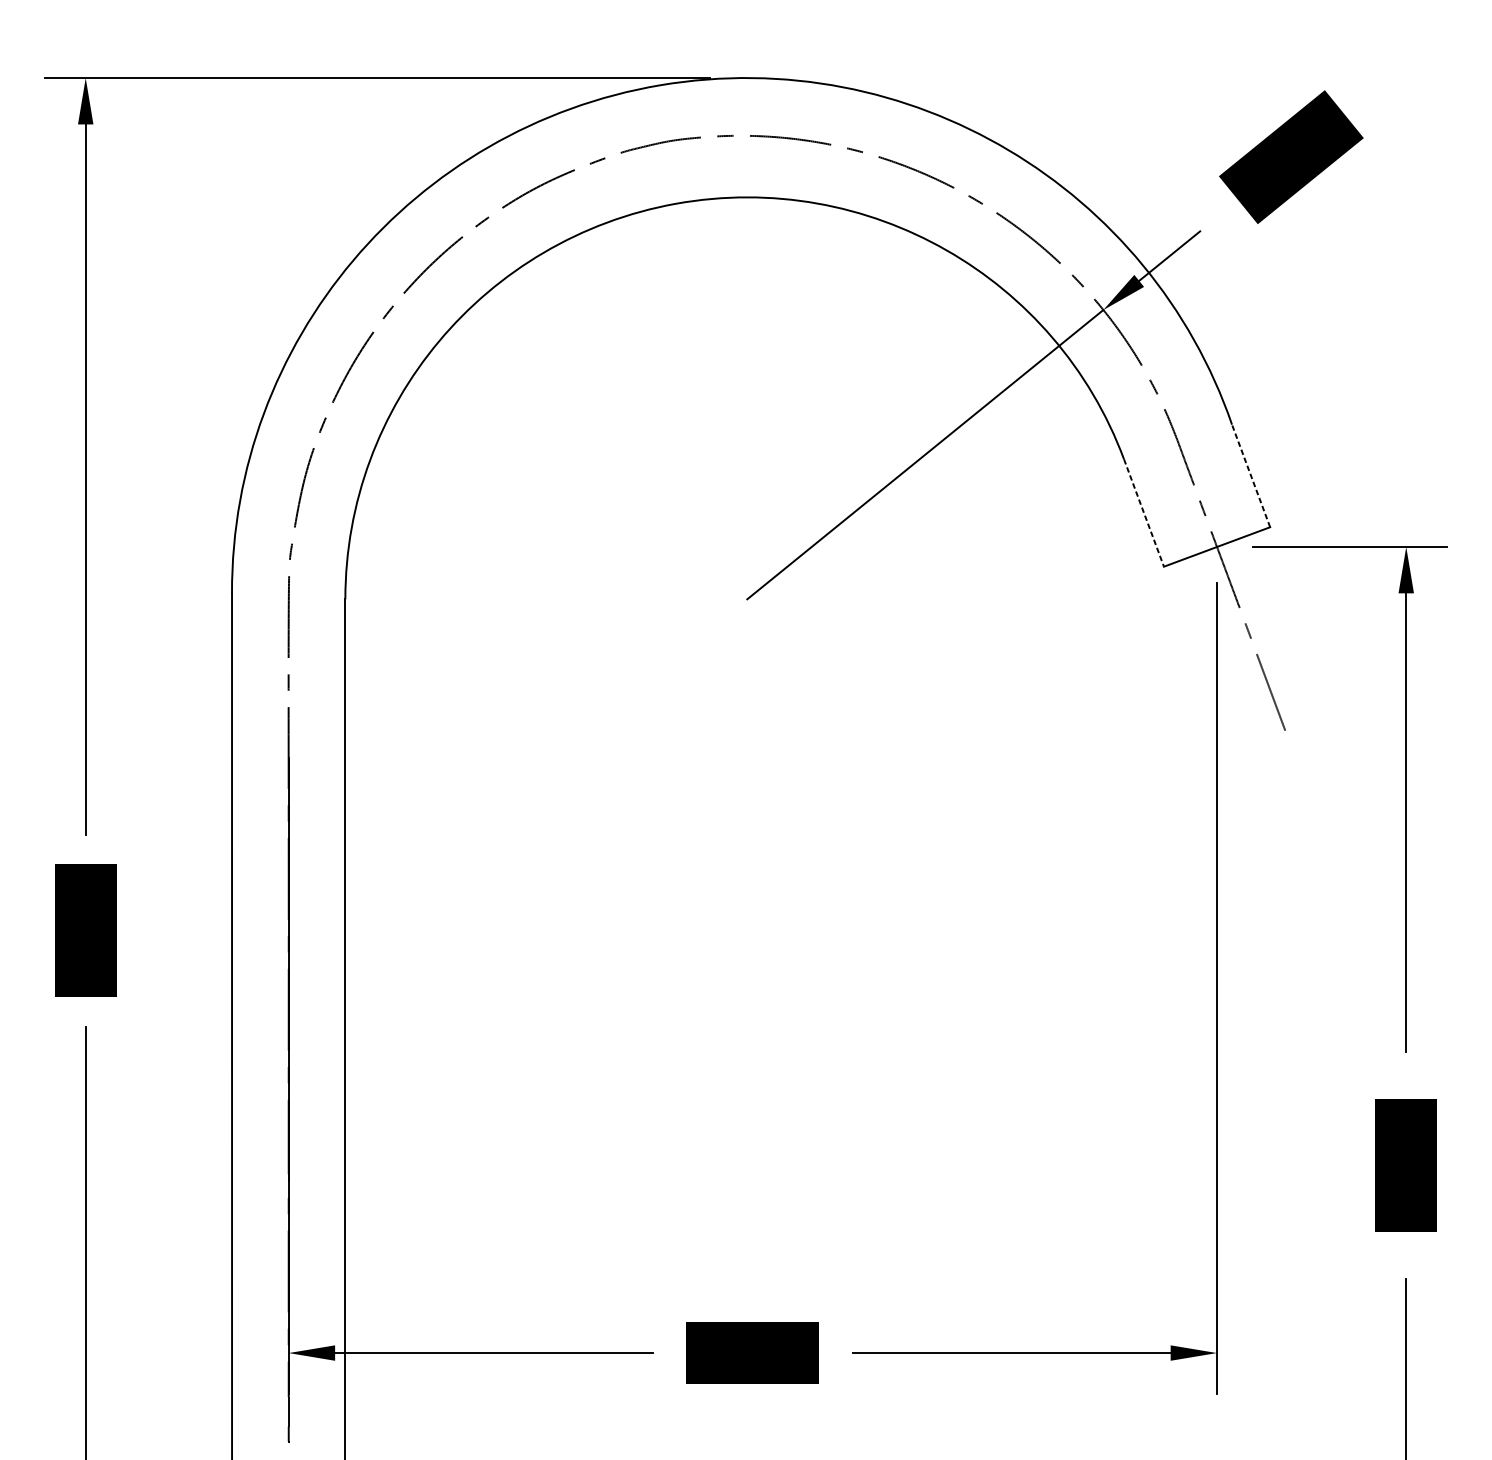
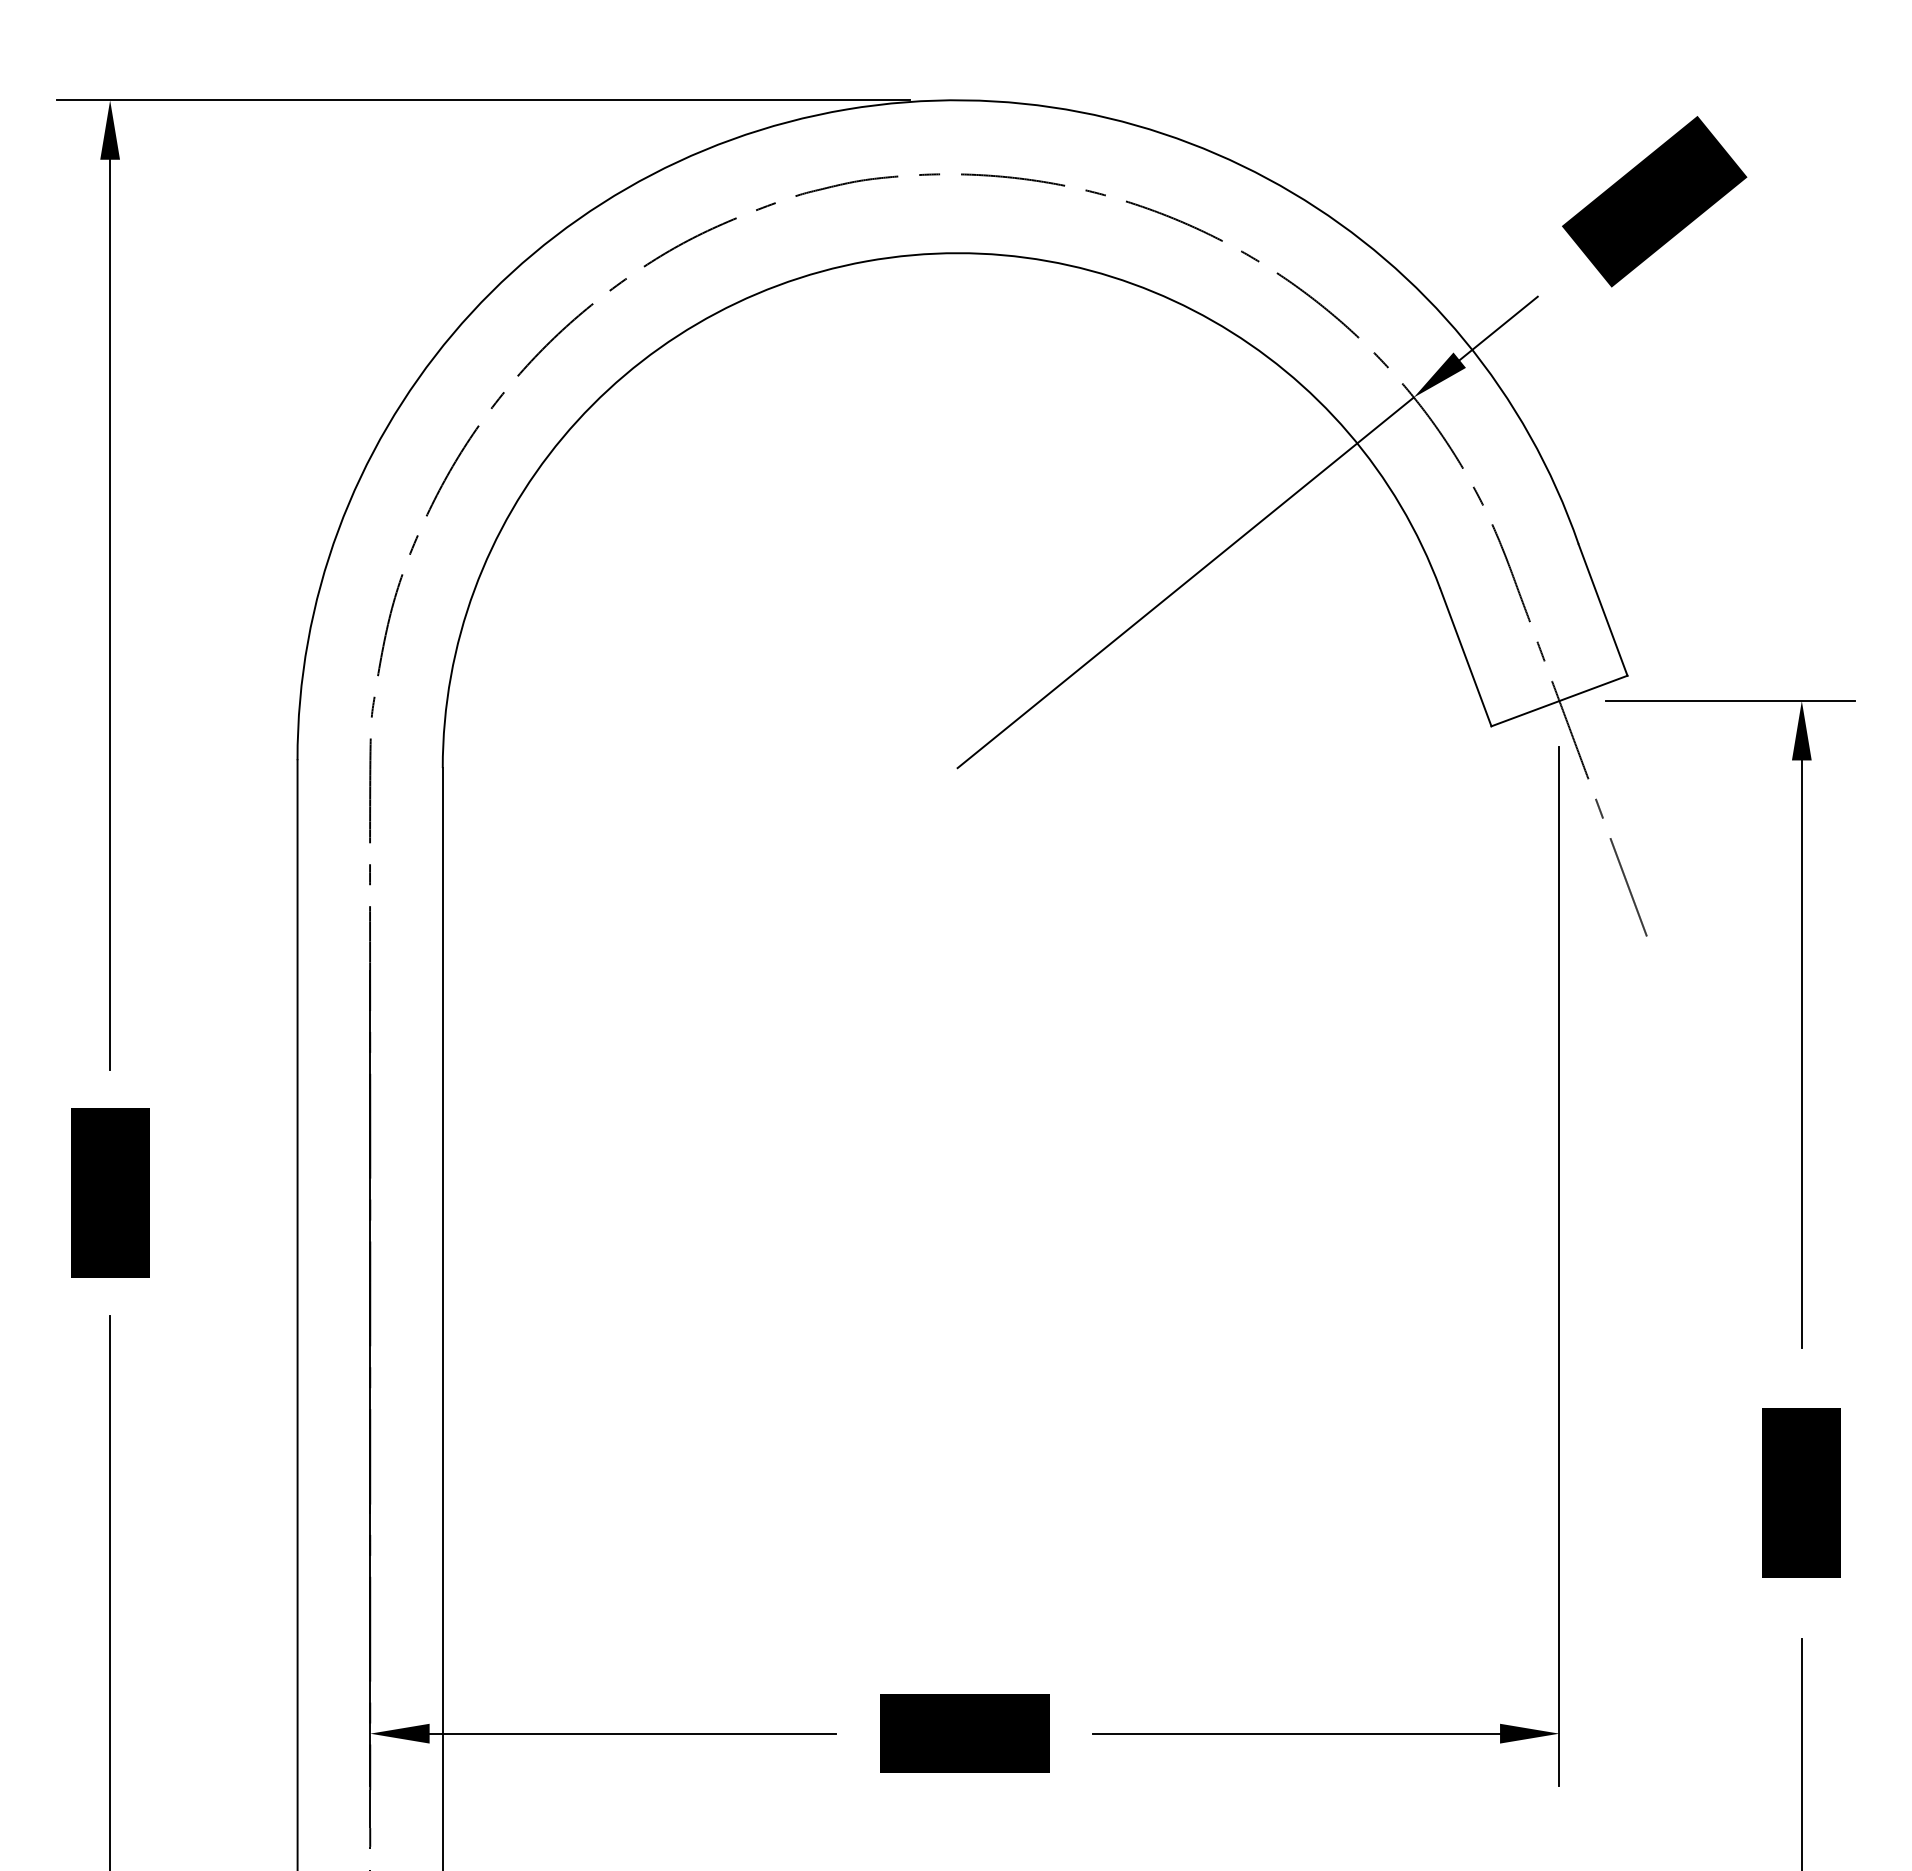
line: (1250, 475) -> (1602, 609), dashed -> solid
line: (1144, 513) -> (1466, 658), dashed -> solid

